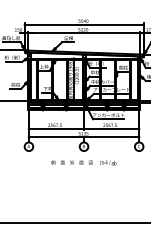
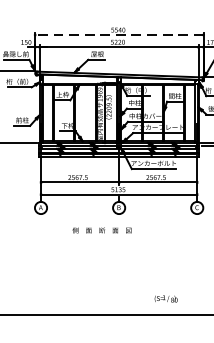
line: (83, 24) -> (118, 34), solid -> dashed
text: (108, 162) -> (166, 298), moved

